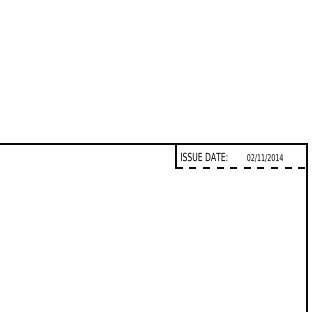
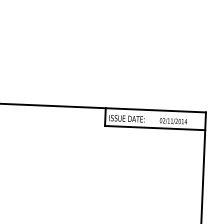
line: (241, 167) -> (155, 127), dashed -> solid

